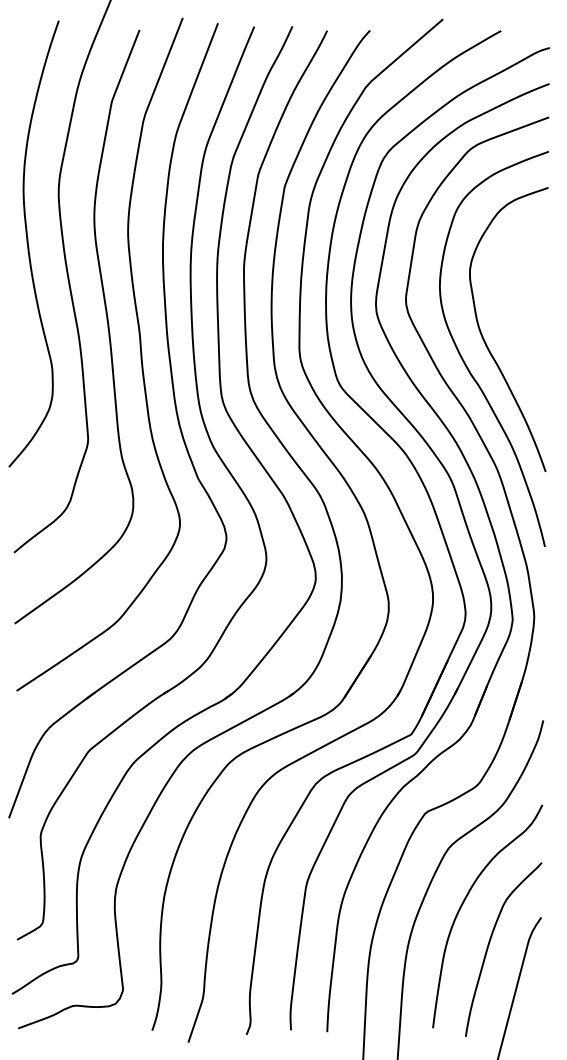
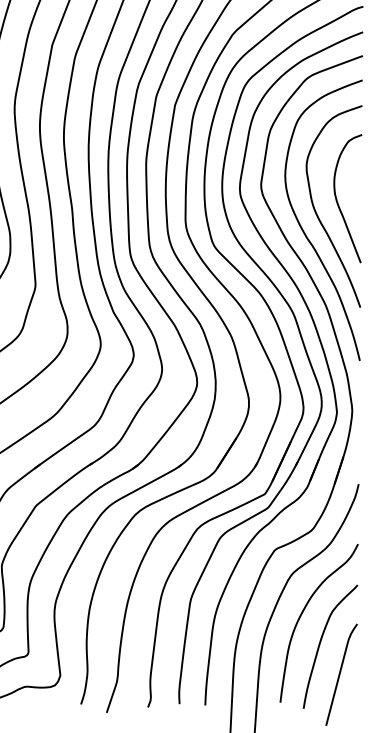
curve: (514, 324) -> (338, 203), added

